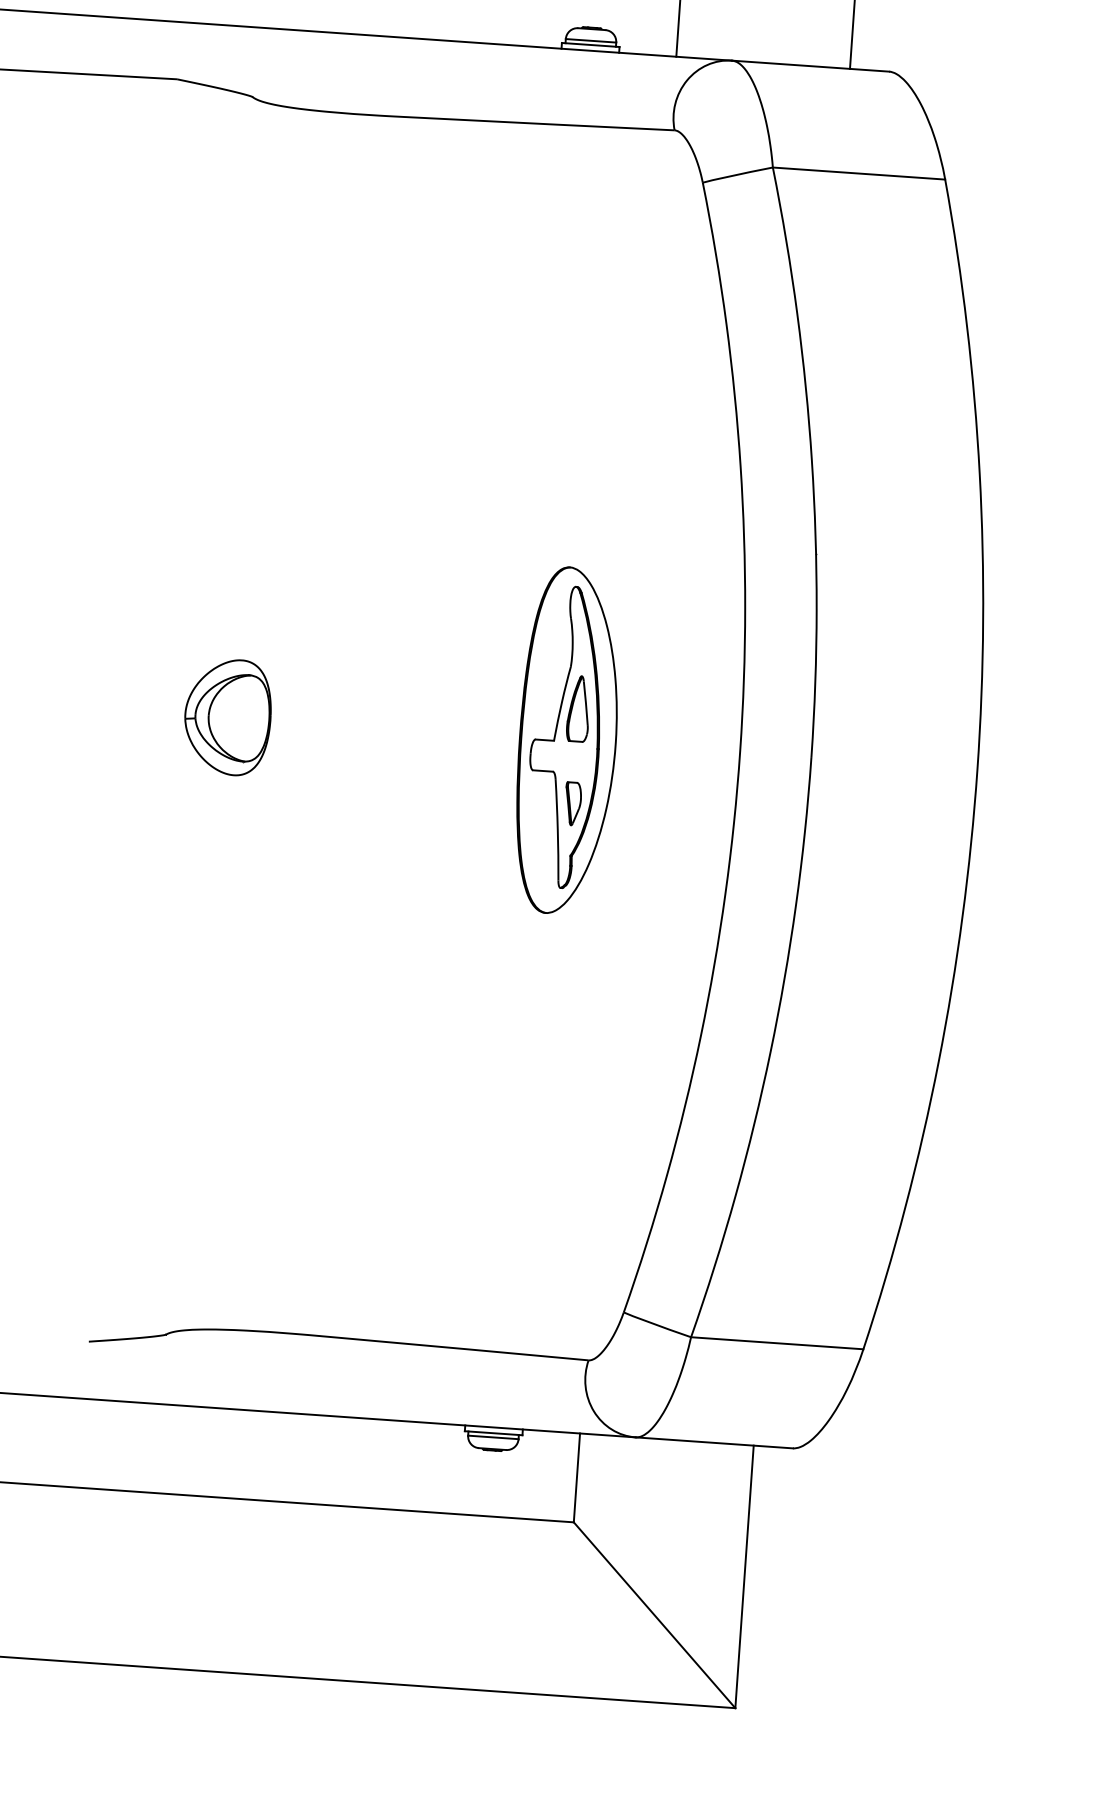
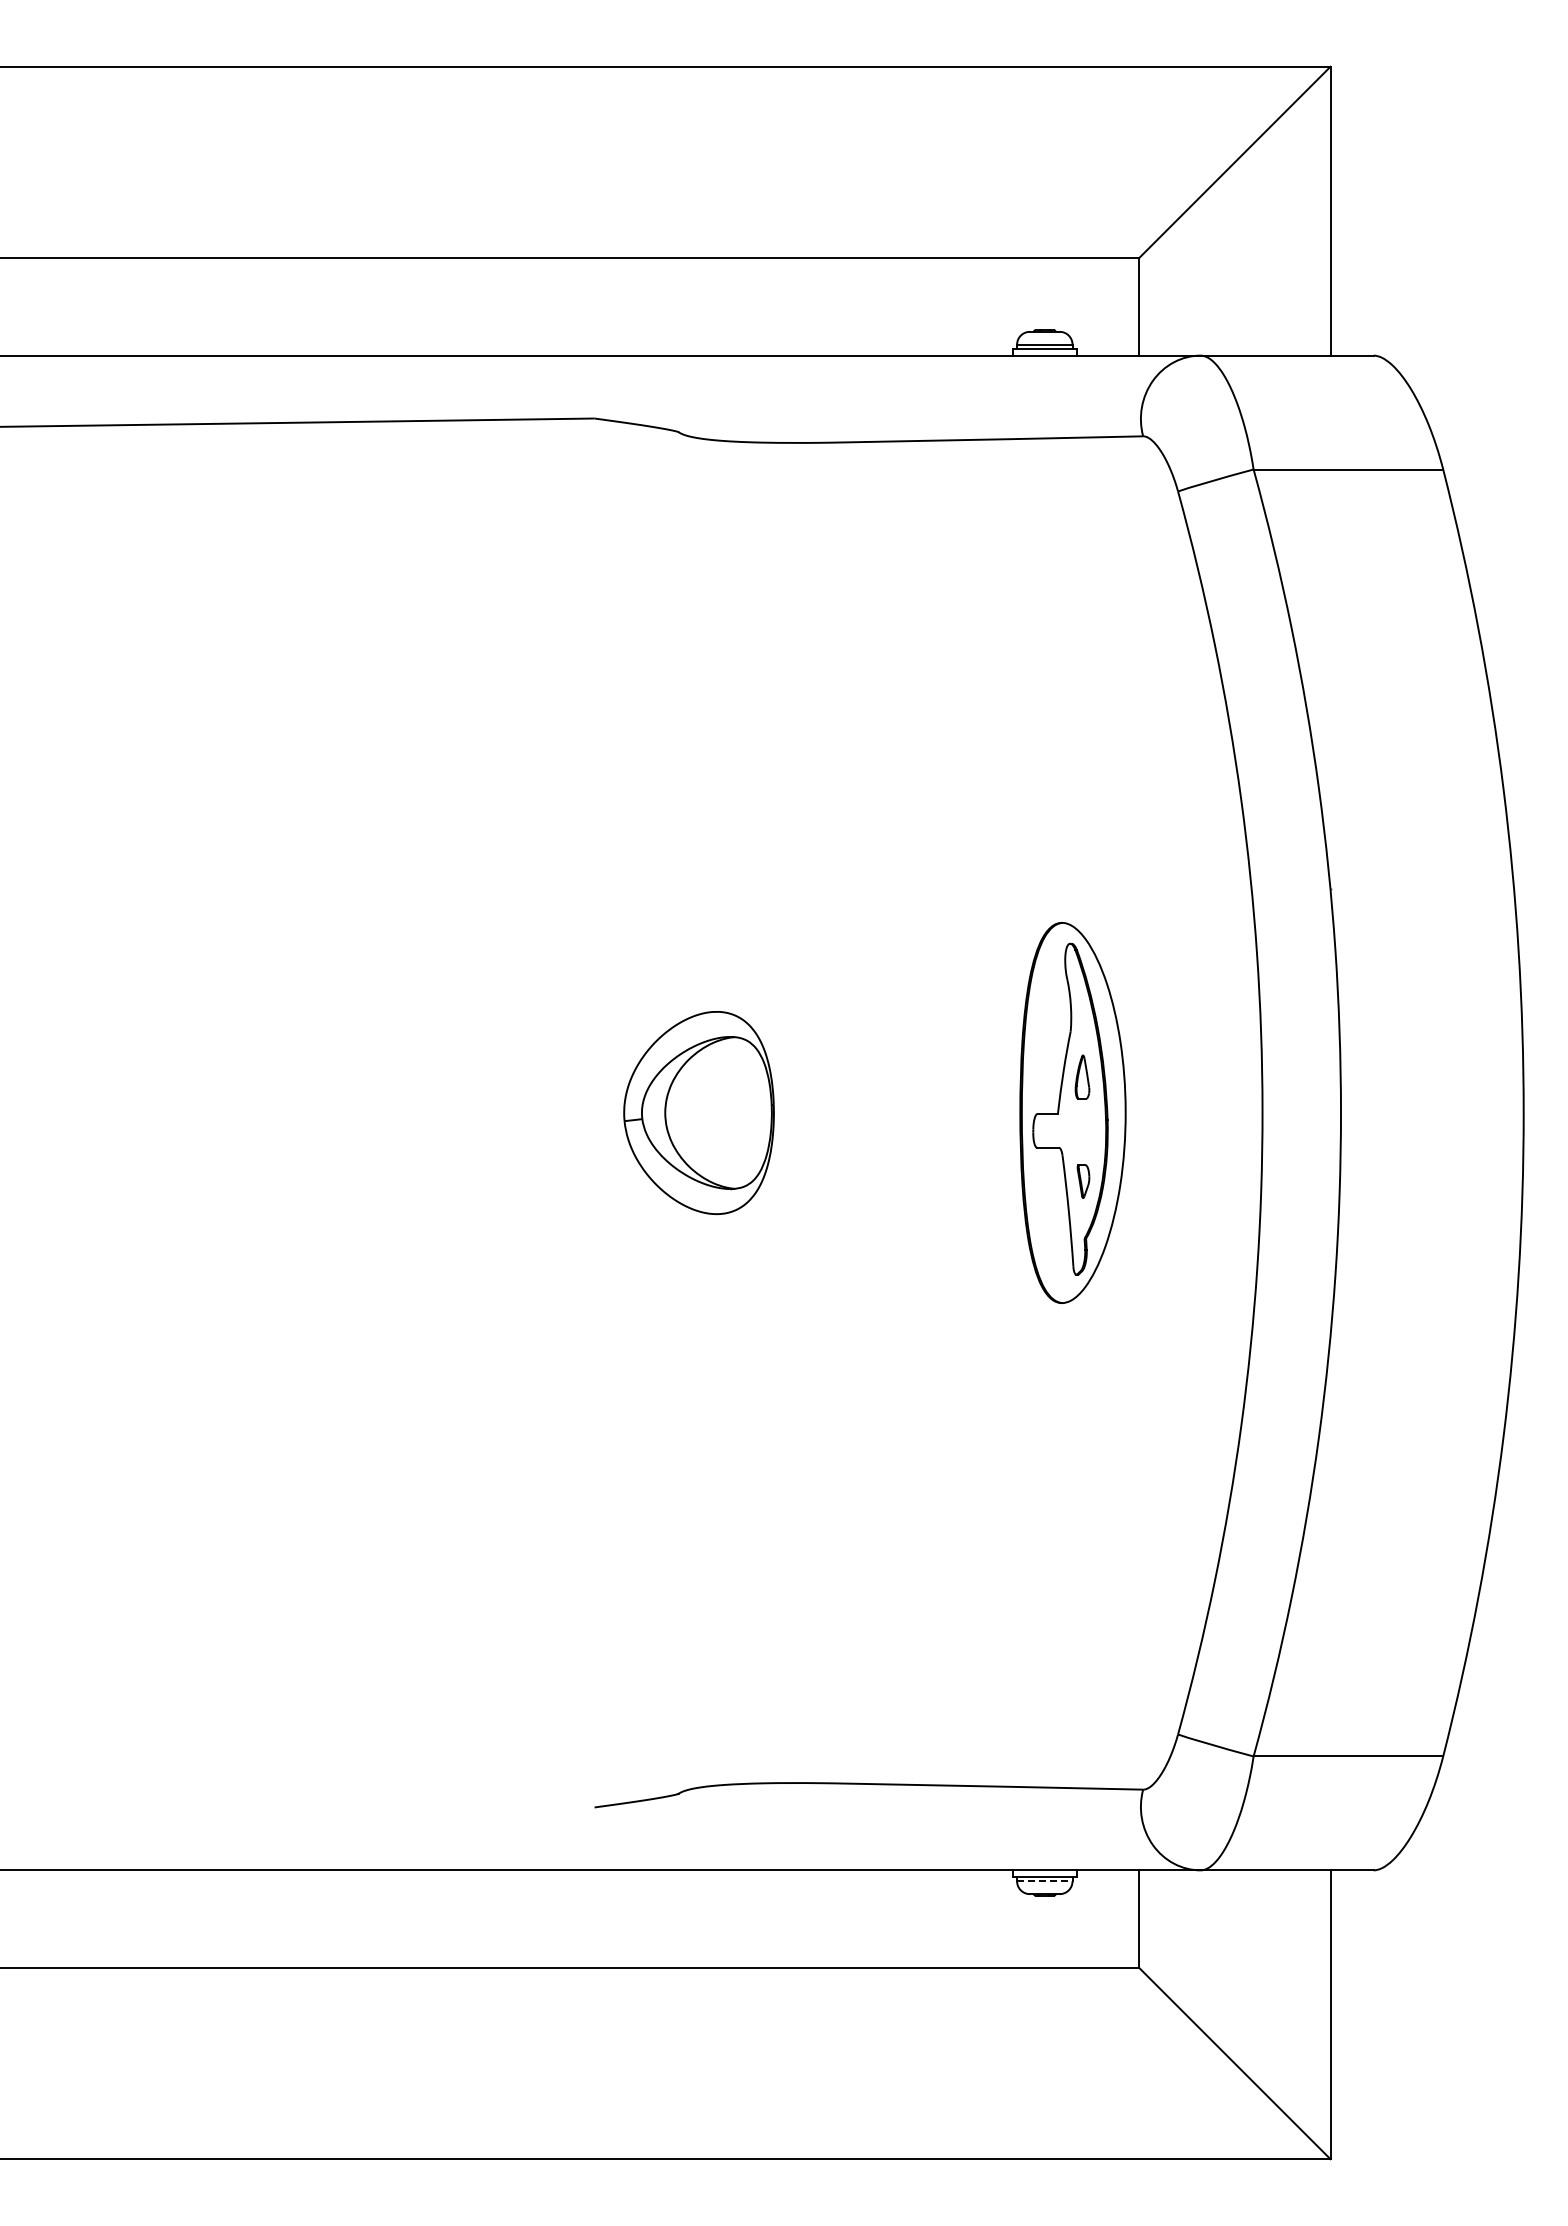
part: (578, 708) -> (1082, 1076), size x0.6
part: (227, 716) -> (698, 1112), size x1.6
part: (573, 803) -> (1083, 1181), size x0.7
line: (493, 1437) -> (1044, 1881), solid -> dashed

